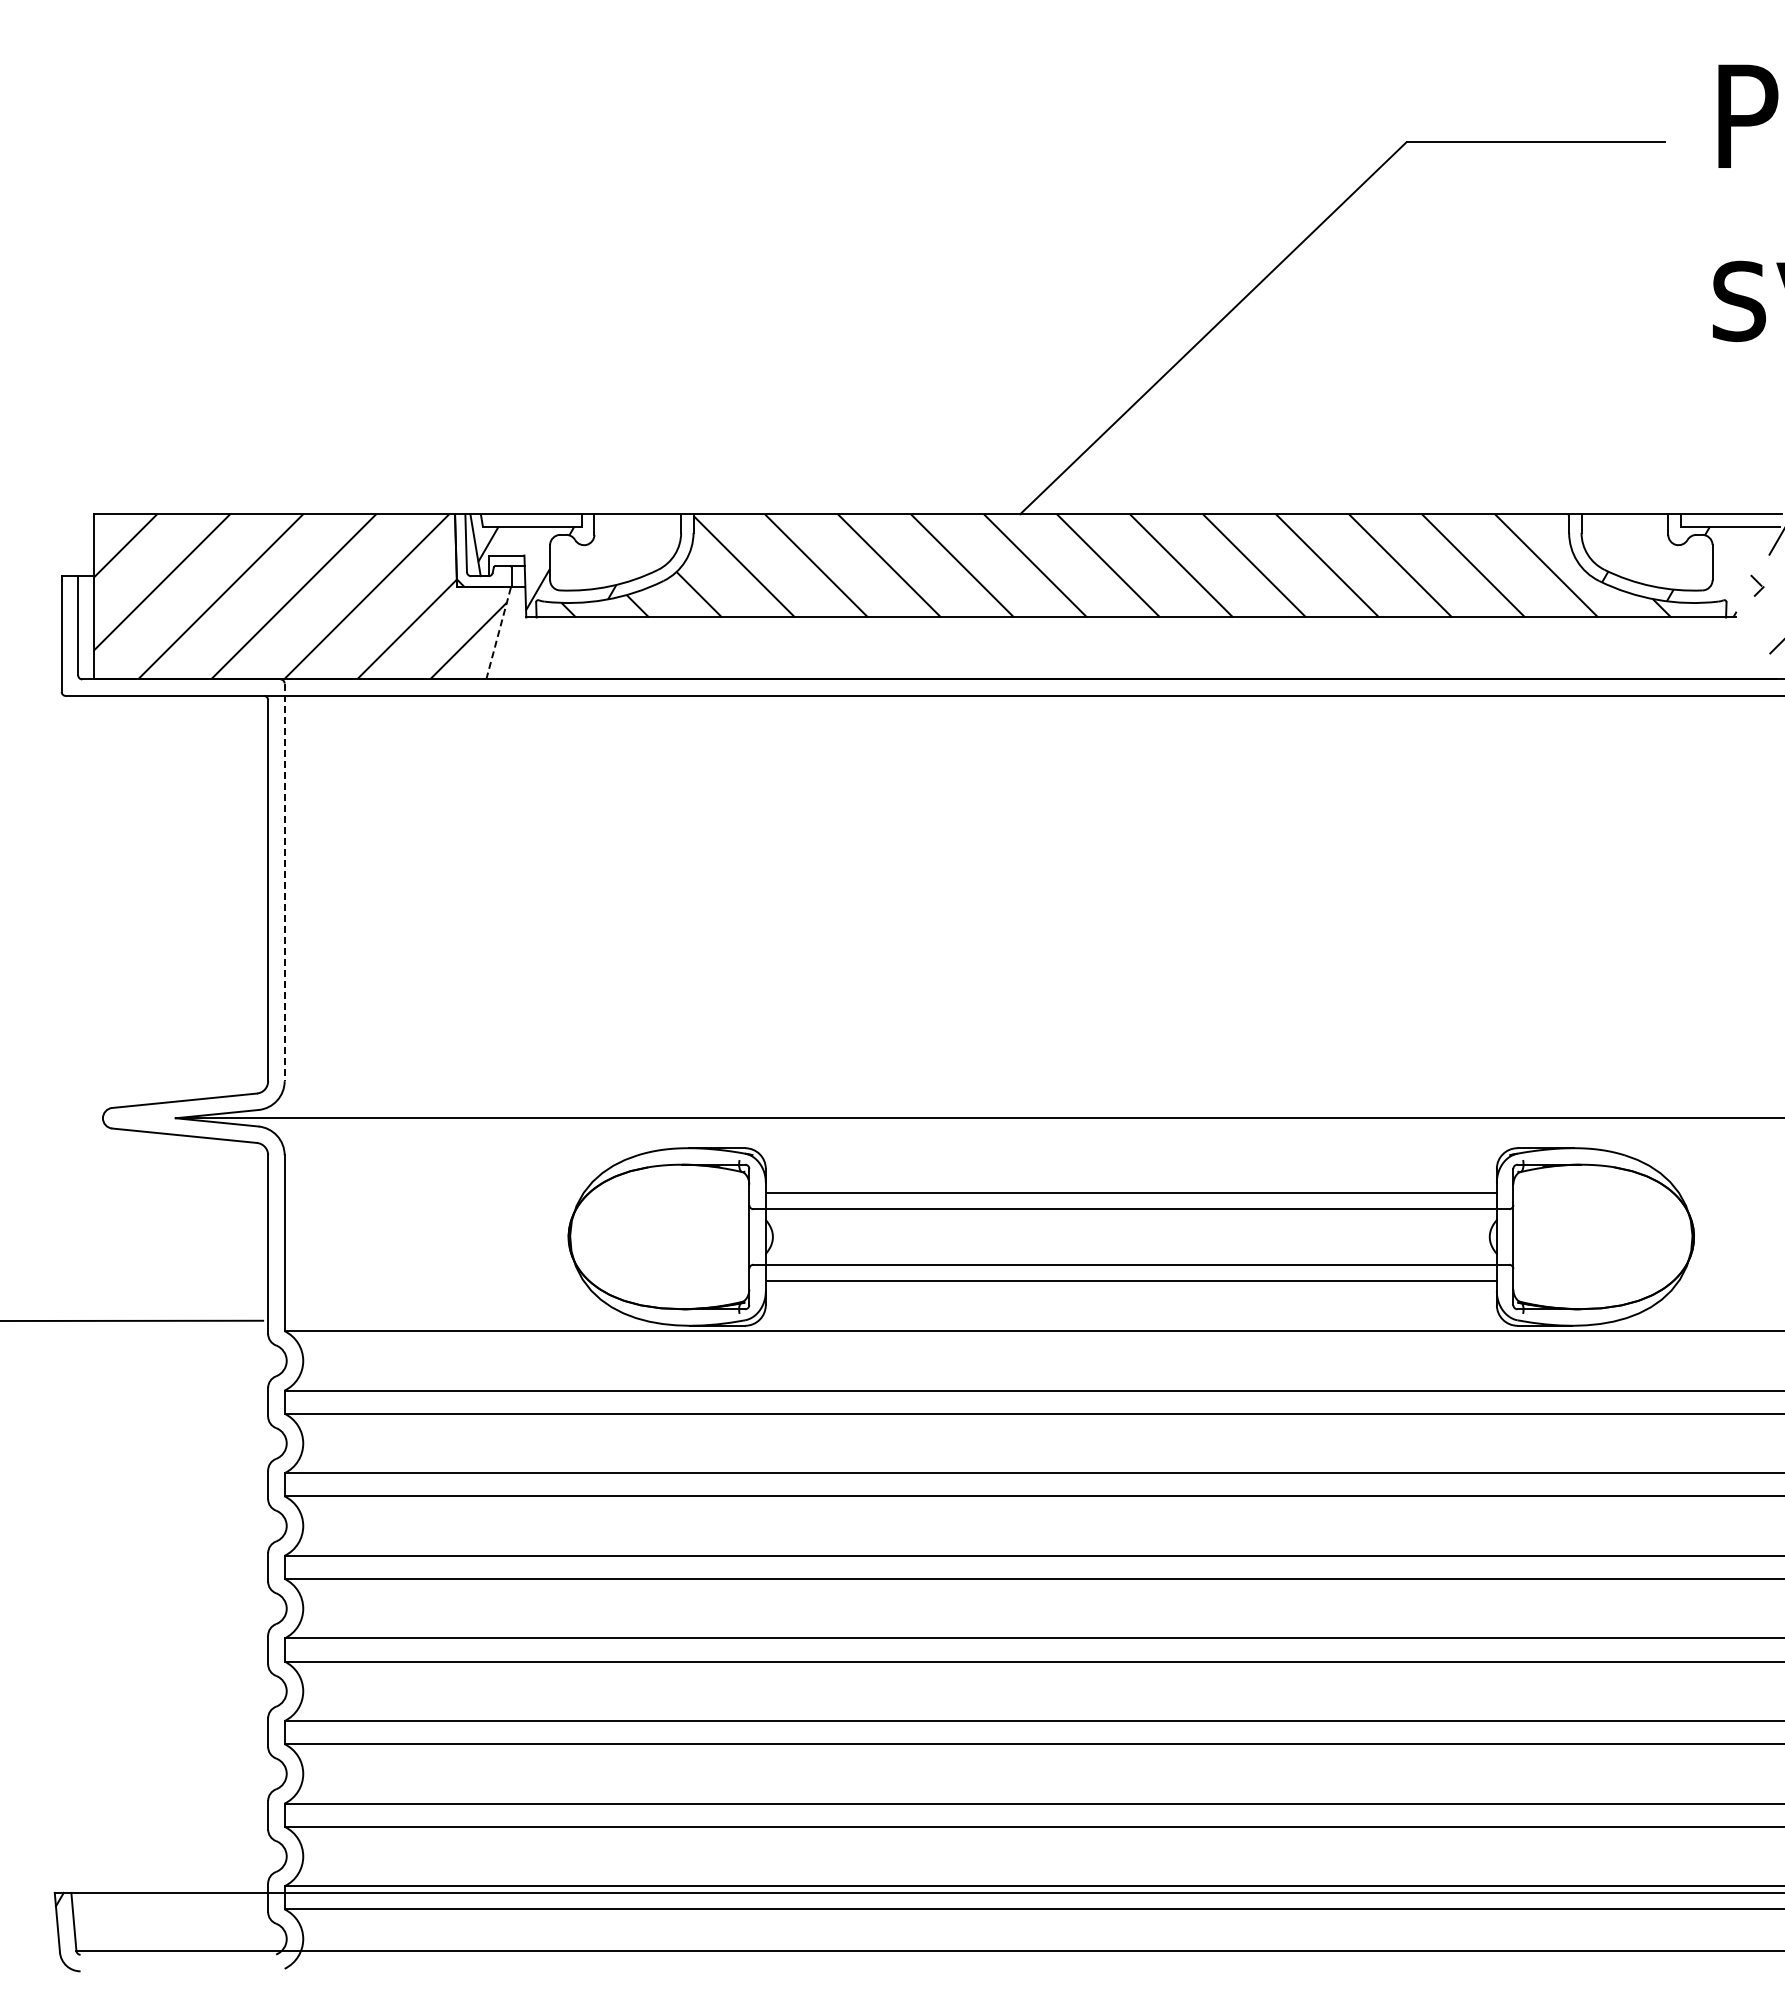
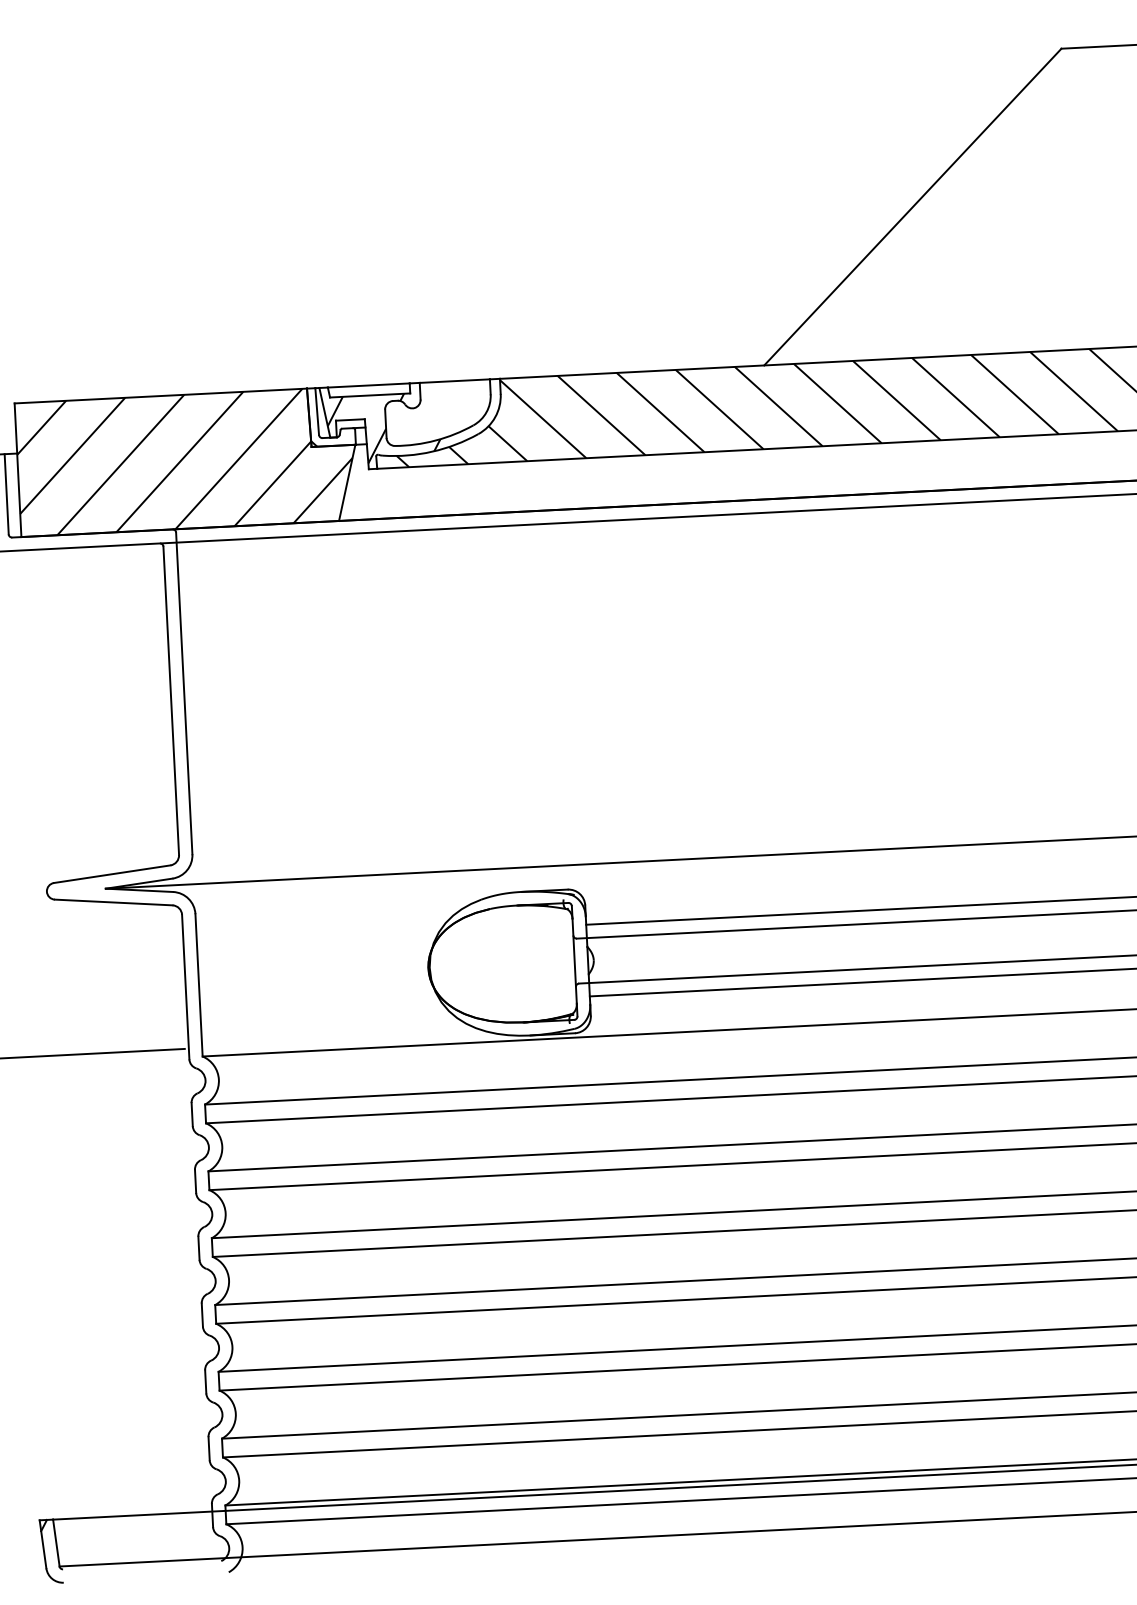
line: (498, 632) -> (347, 482), dashed -> solid
line: (284, 882) -> (184, 693), dashed -> solid

